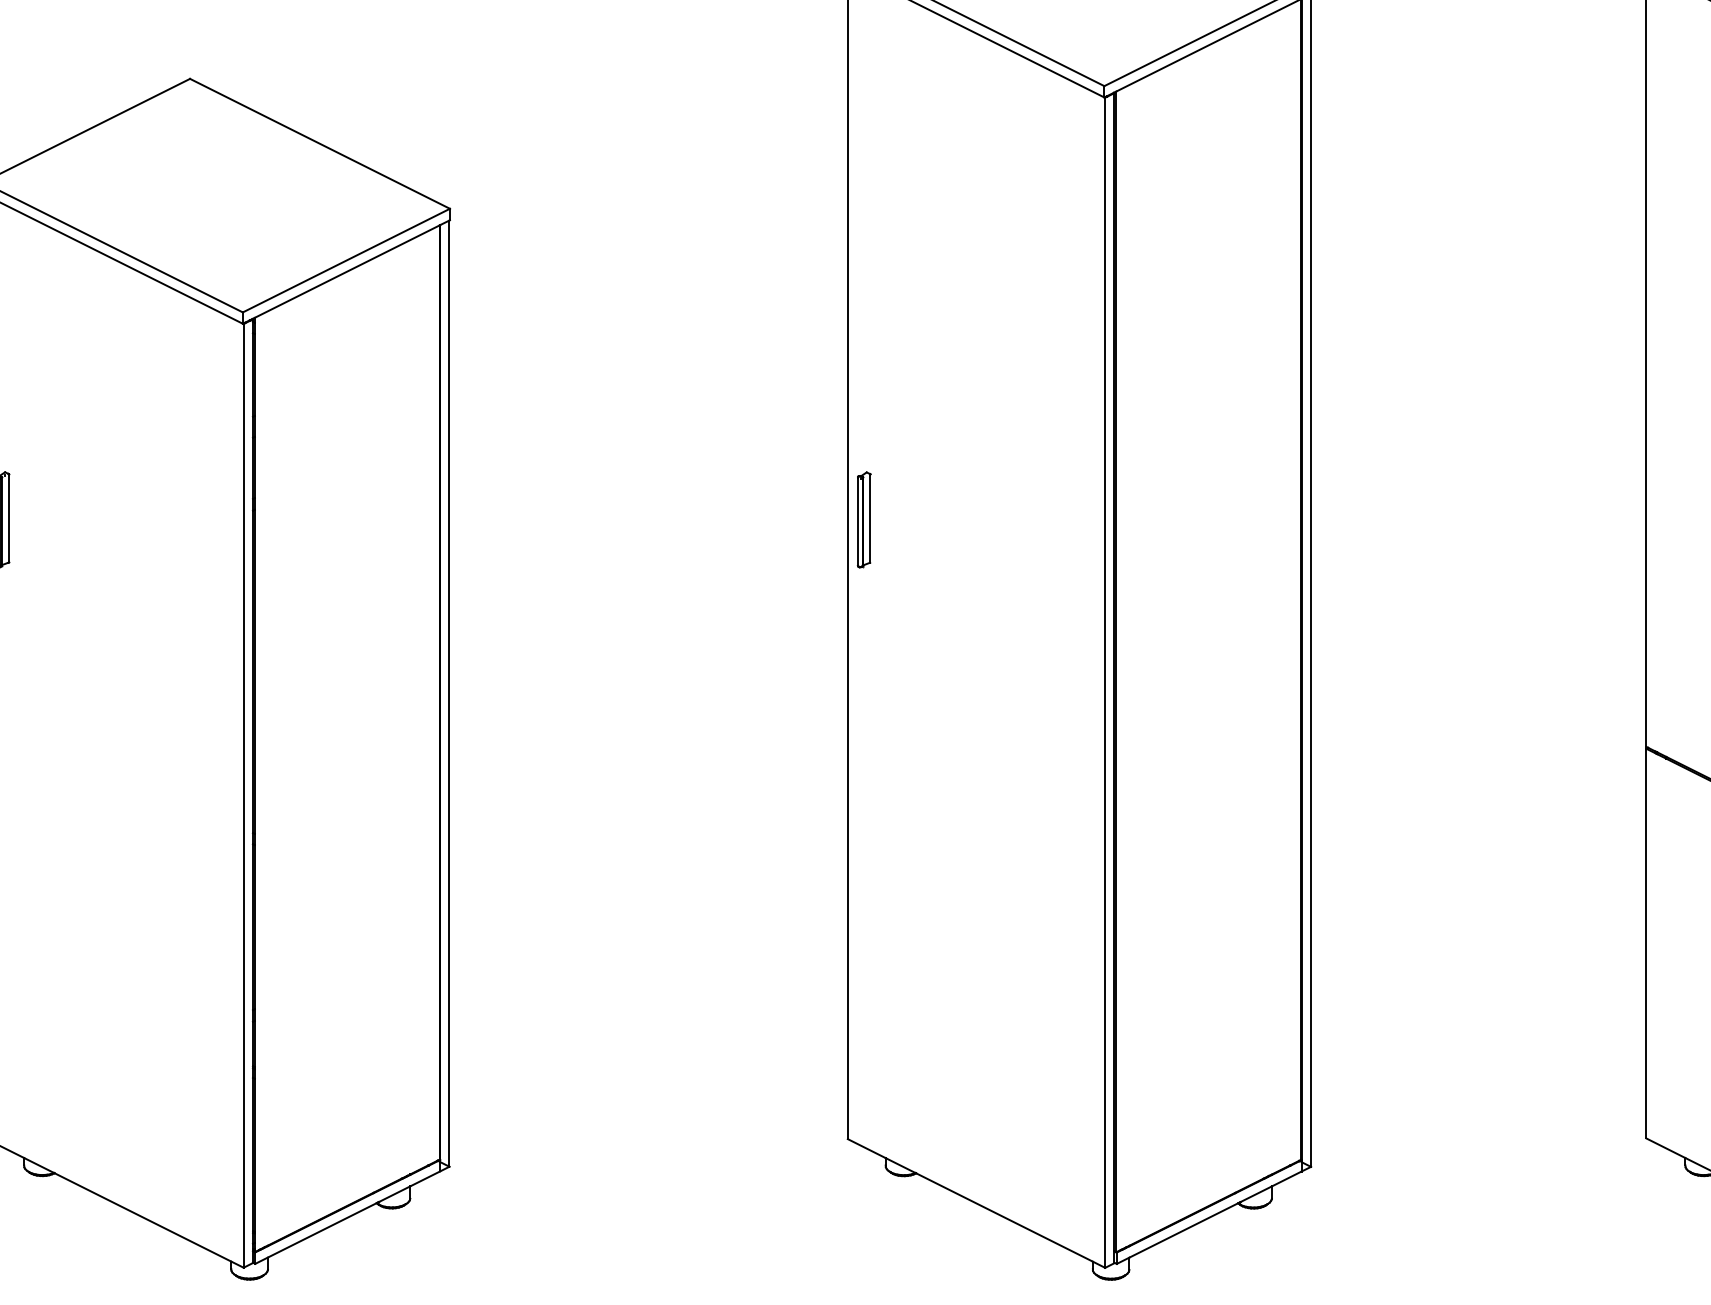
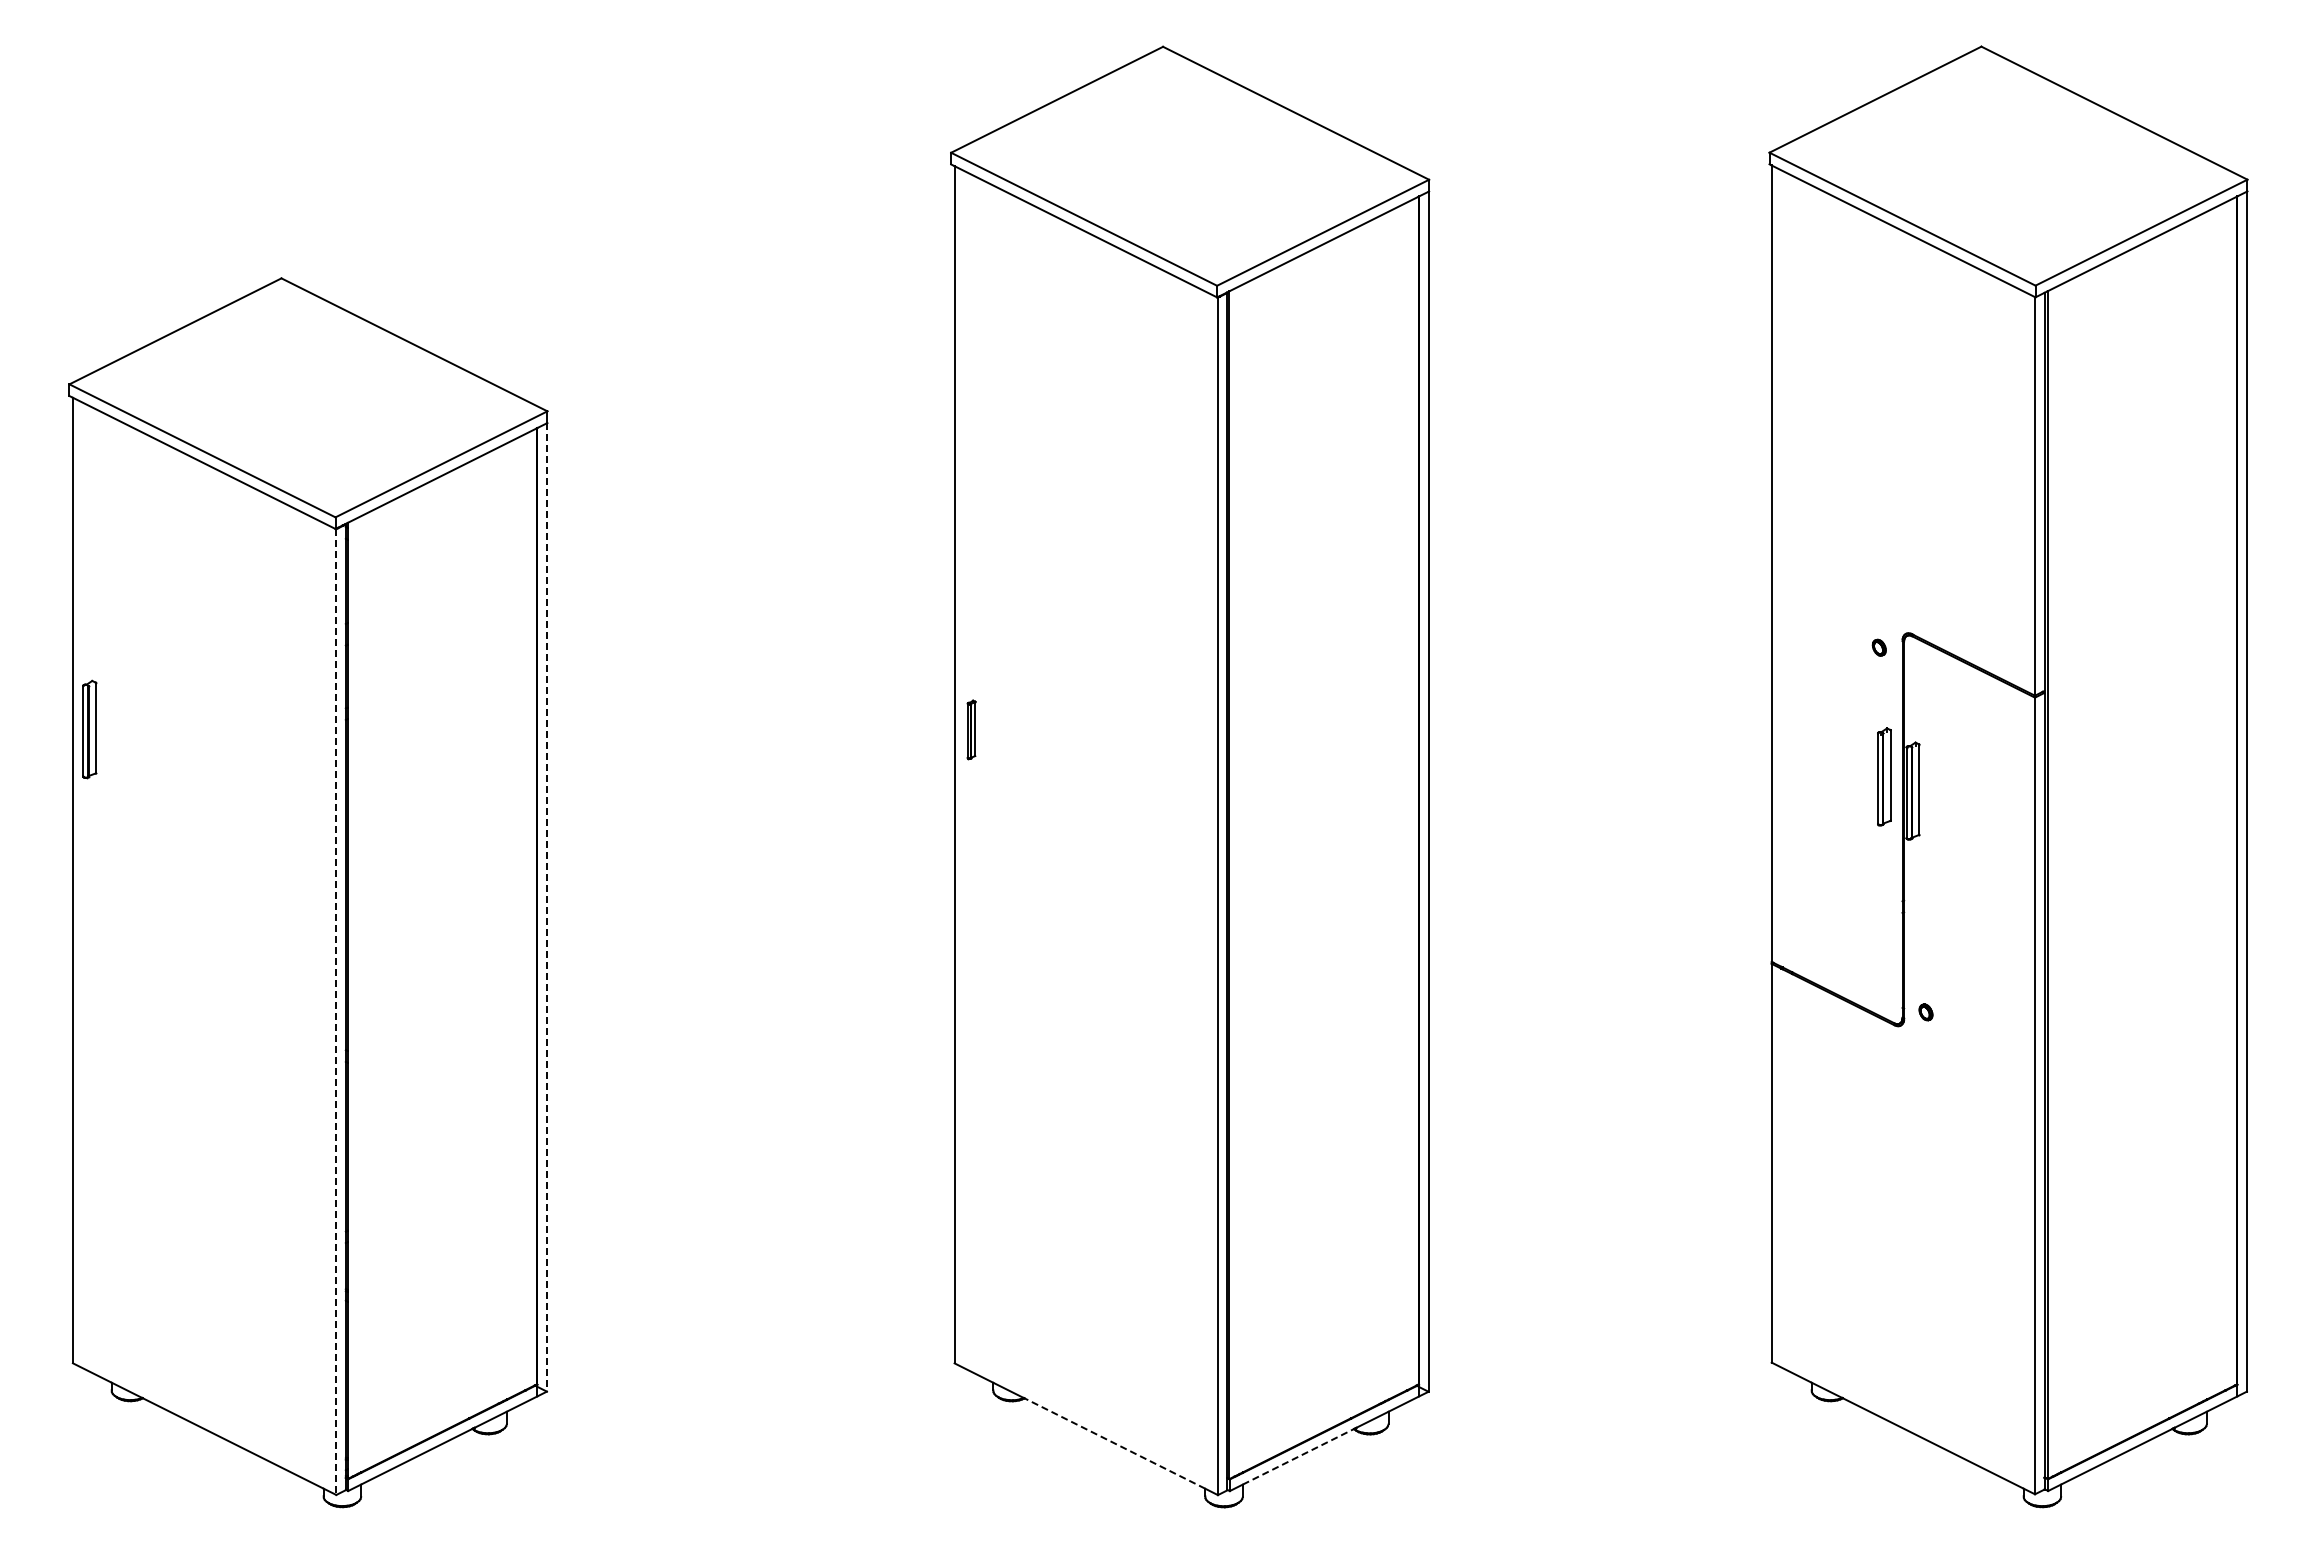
part: (864, 519) -> (971, 729), size x0.6
line: (449, 693) -> (546, 907), solid -> dashed
line: (243, 796) -> (336, 1012), solid -> dashed
line: (1004, 1217) -> (1114, 1443), solid -> dashed
line: (1183, 1230) -> (1298, 1456), solid -> dashed

